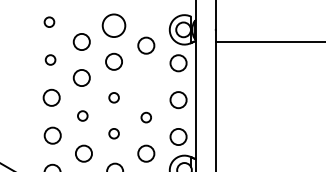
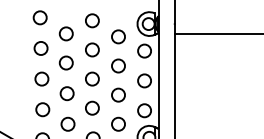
circle: (48, 21) -> (39, 17), size x1.67
circle: (114, 25) -> (92, 20), size x0.71
circle: (49, 60) -> (40, 48), size x1.67
circle: (146, 81) -> (118, 65), added
circle: (114, 97) -> (92, 78), size x1.67
circle: (82, 115) -> (66, 93), size x1.67
circle: (146, 116) -> (118, 94), size x1.67
circle: (114, 132) -> (92, 107), size x1.67

